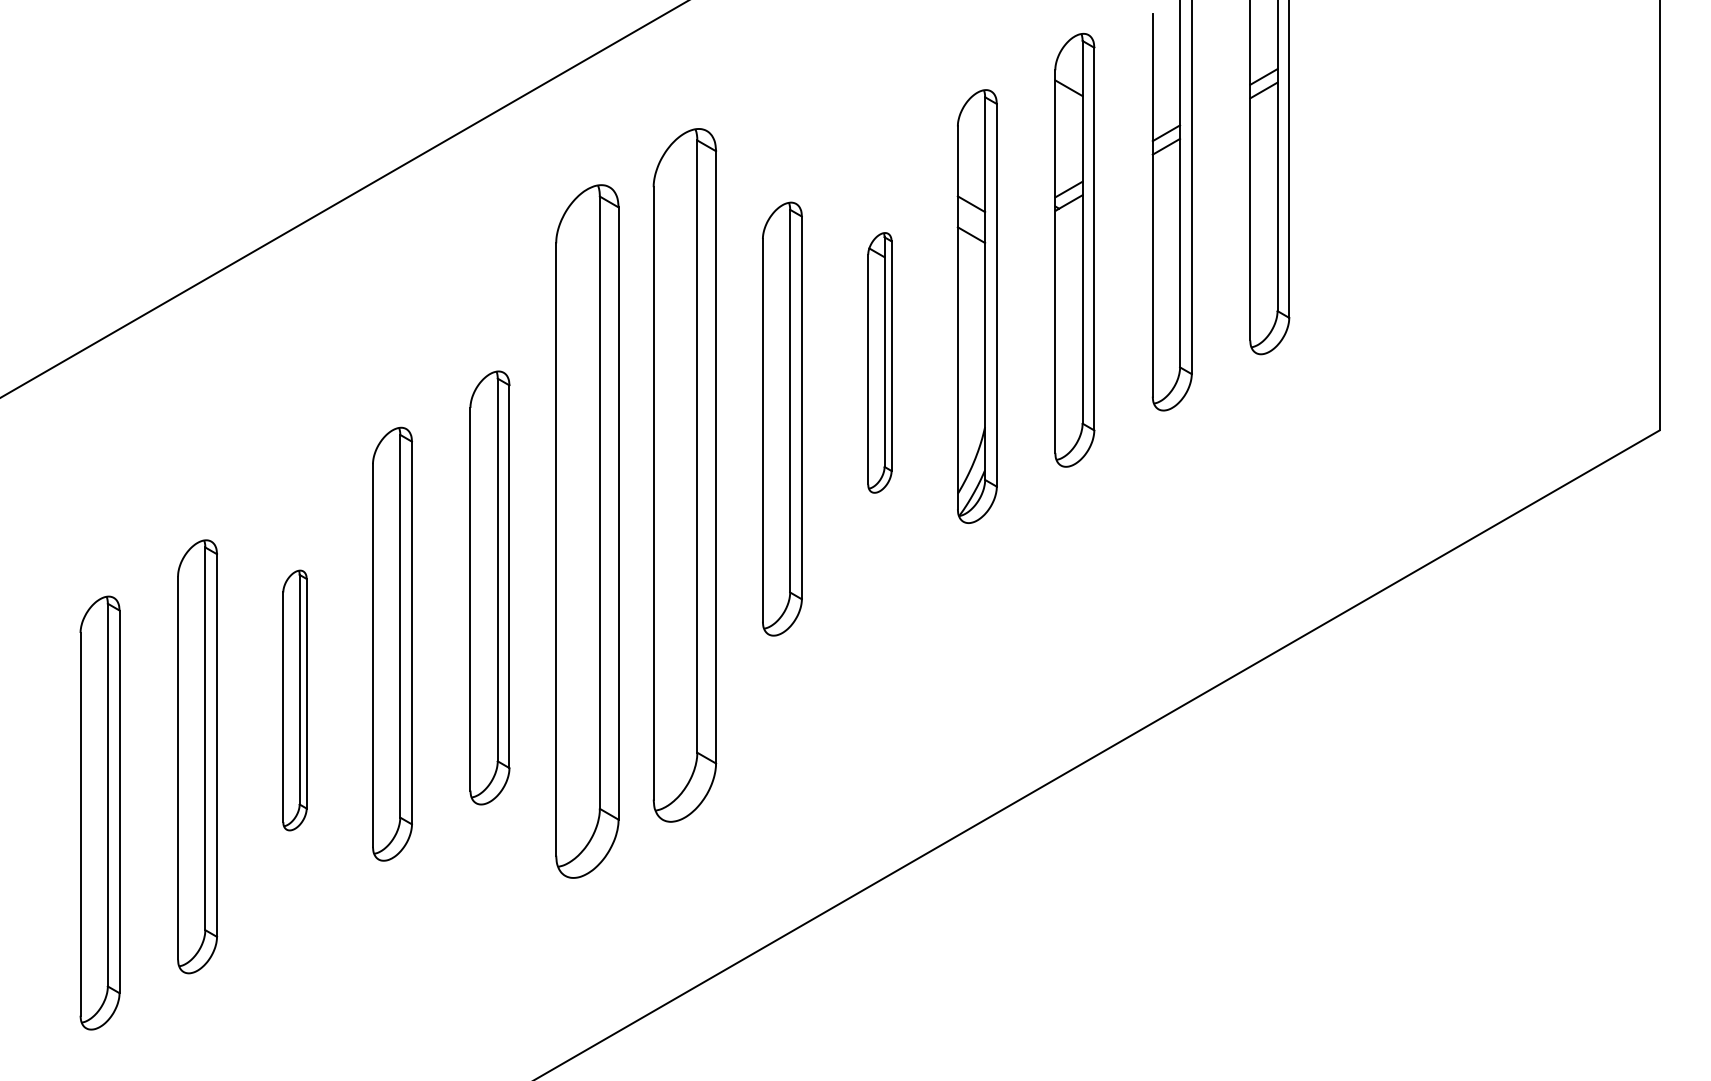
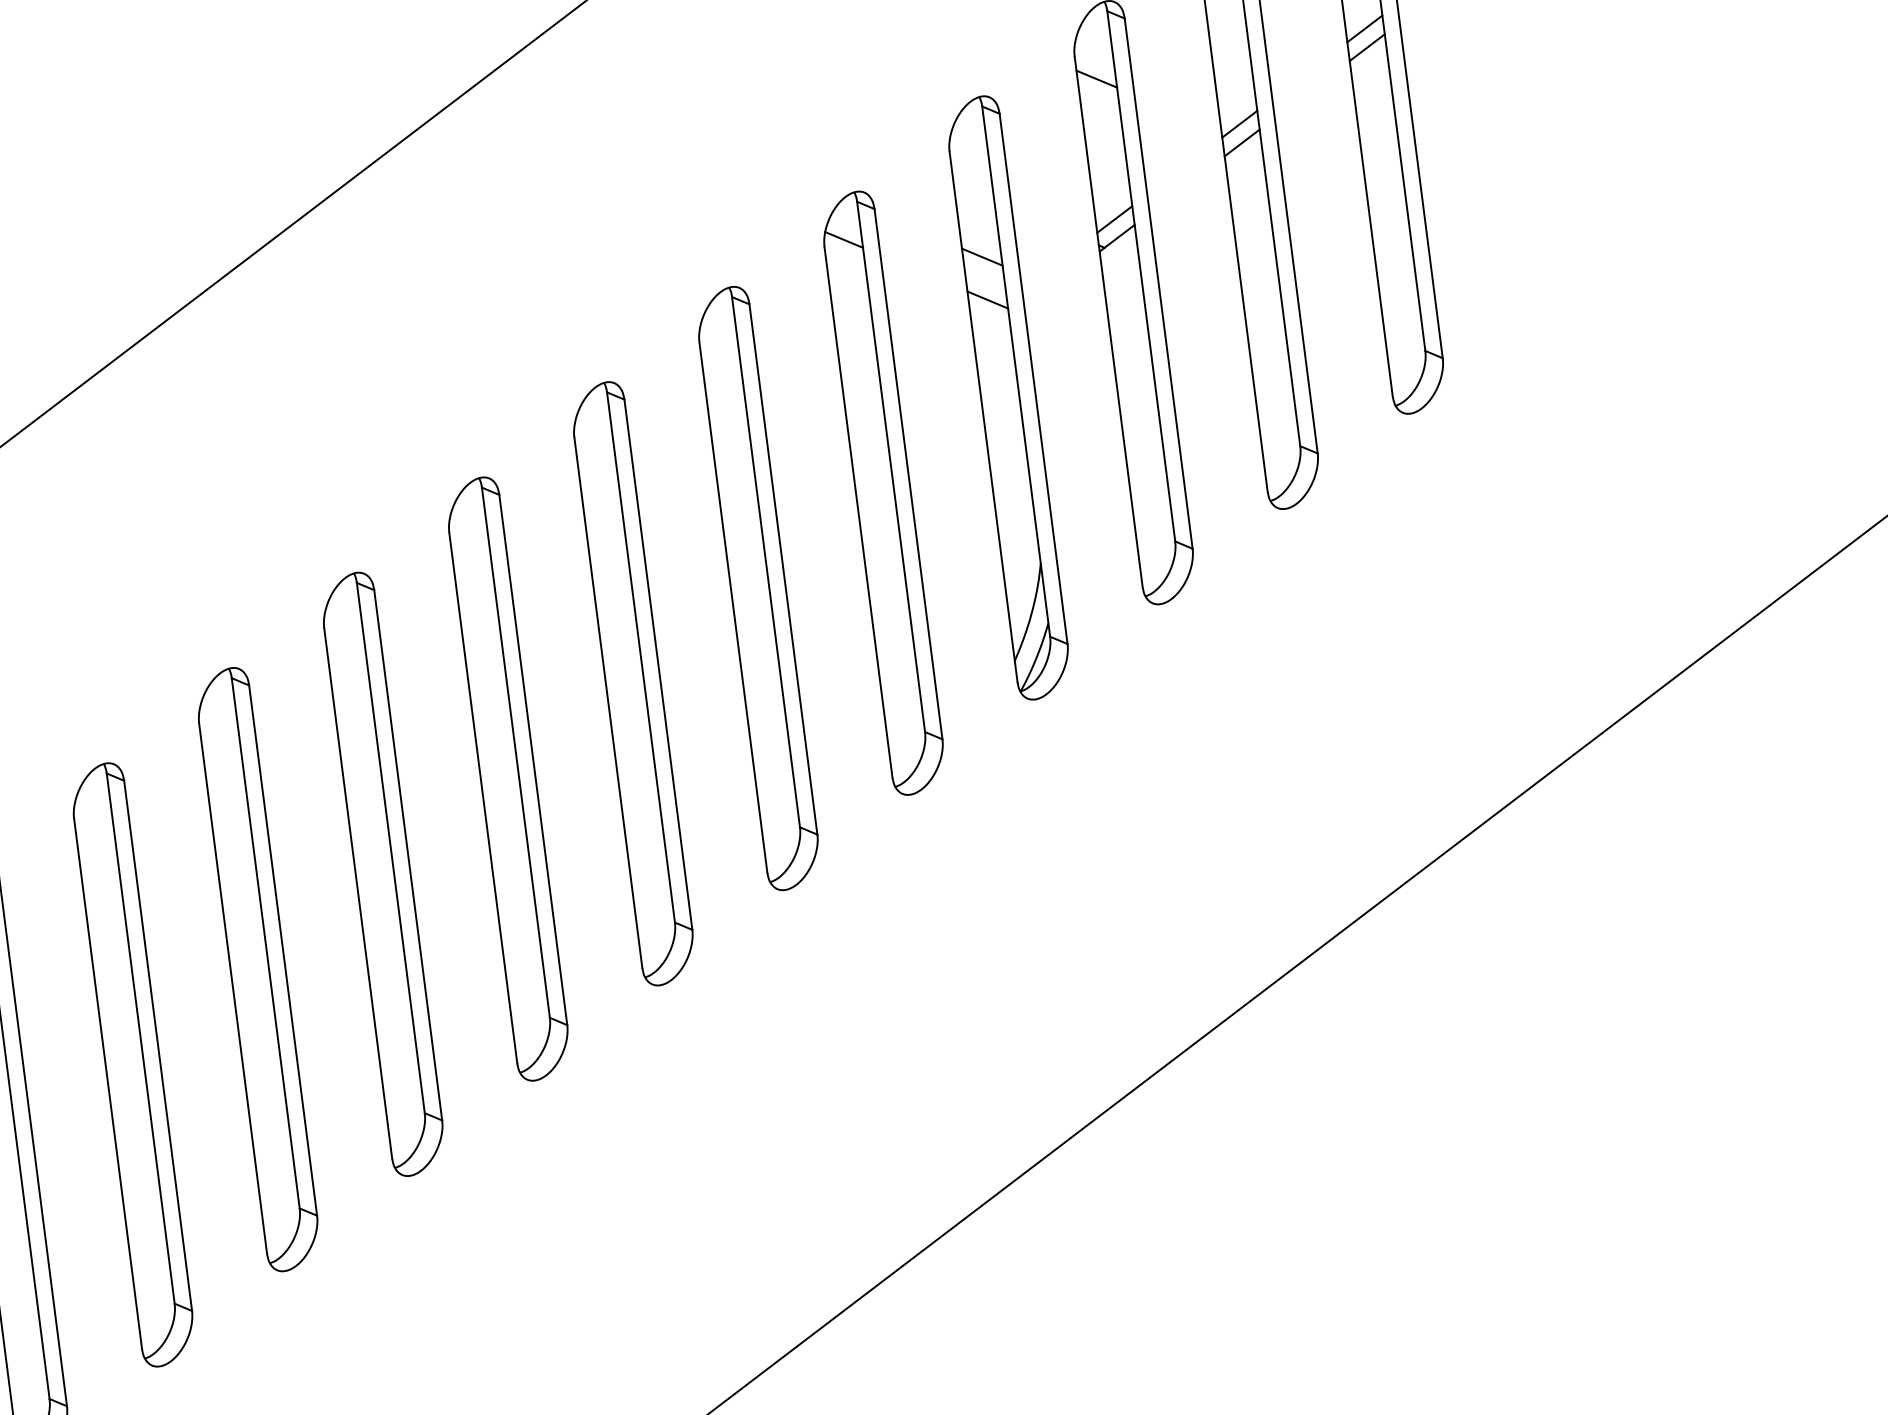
part: (879, 362) -> (882, 492), size x1.67
part: (684, 475) -> (632, 683), size x0.62
part: (587, 531) -> (508, 778), size x0.62
part: (294, 700) -> (132, 1064), size x1.67

